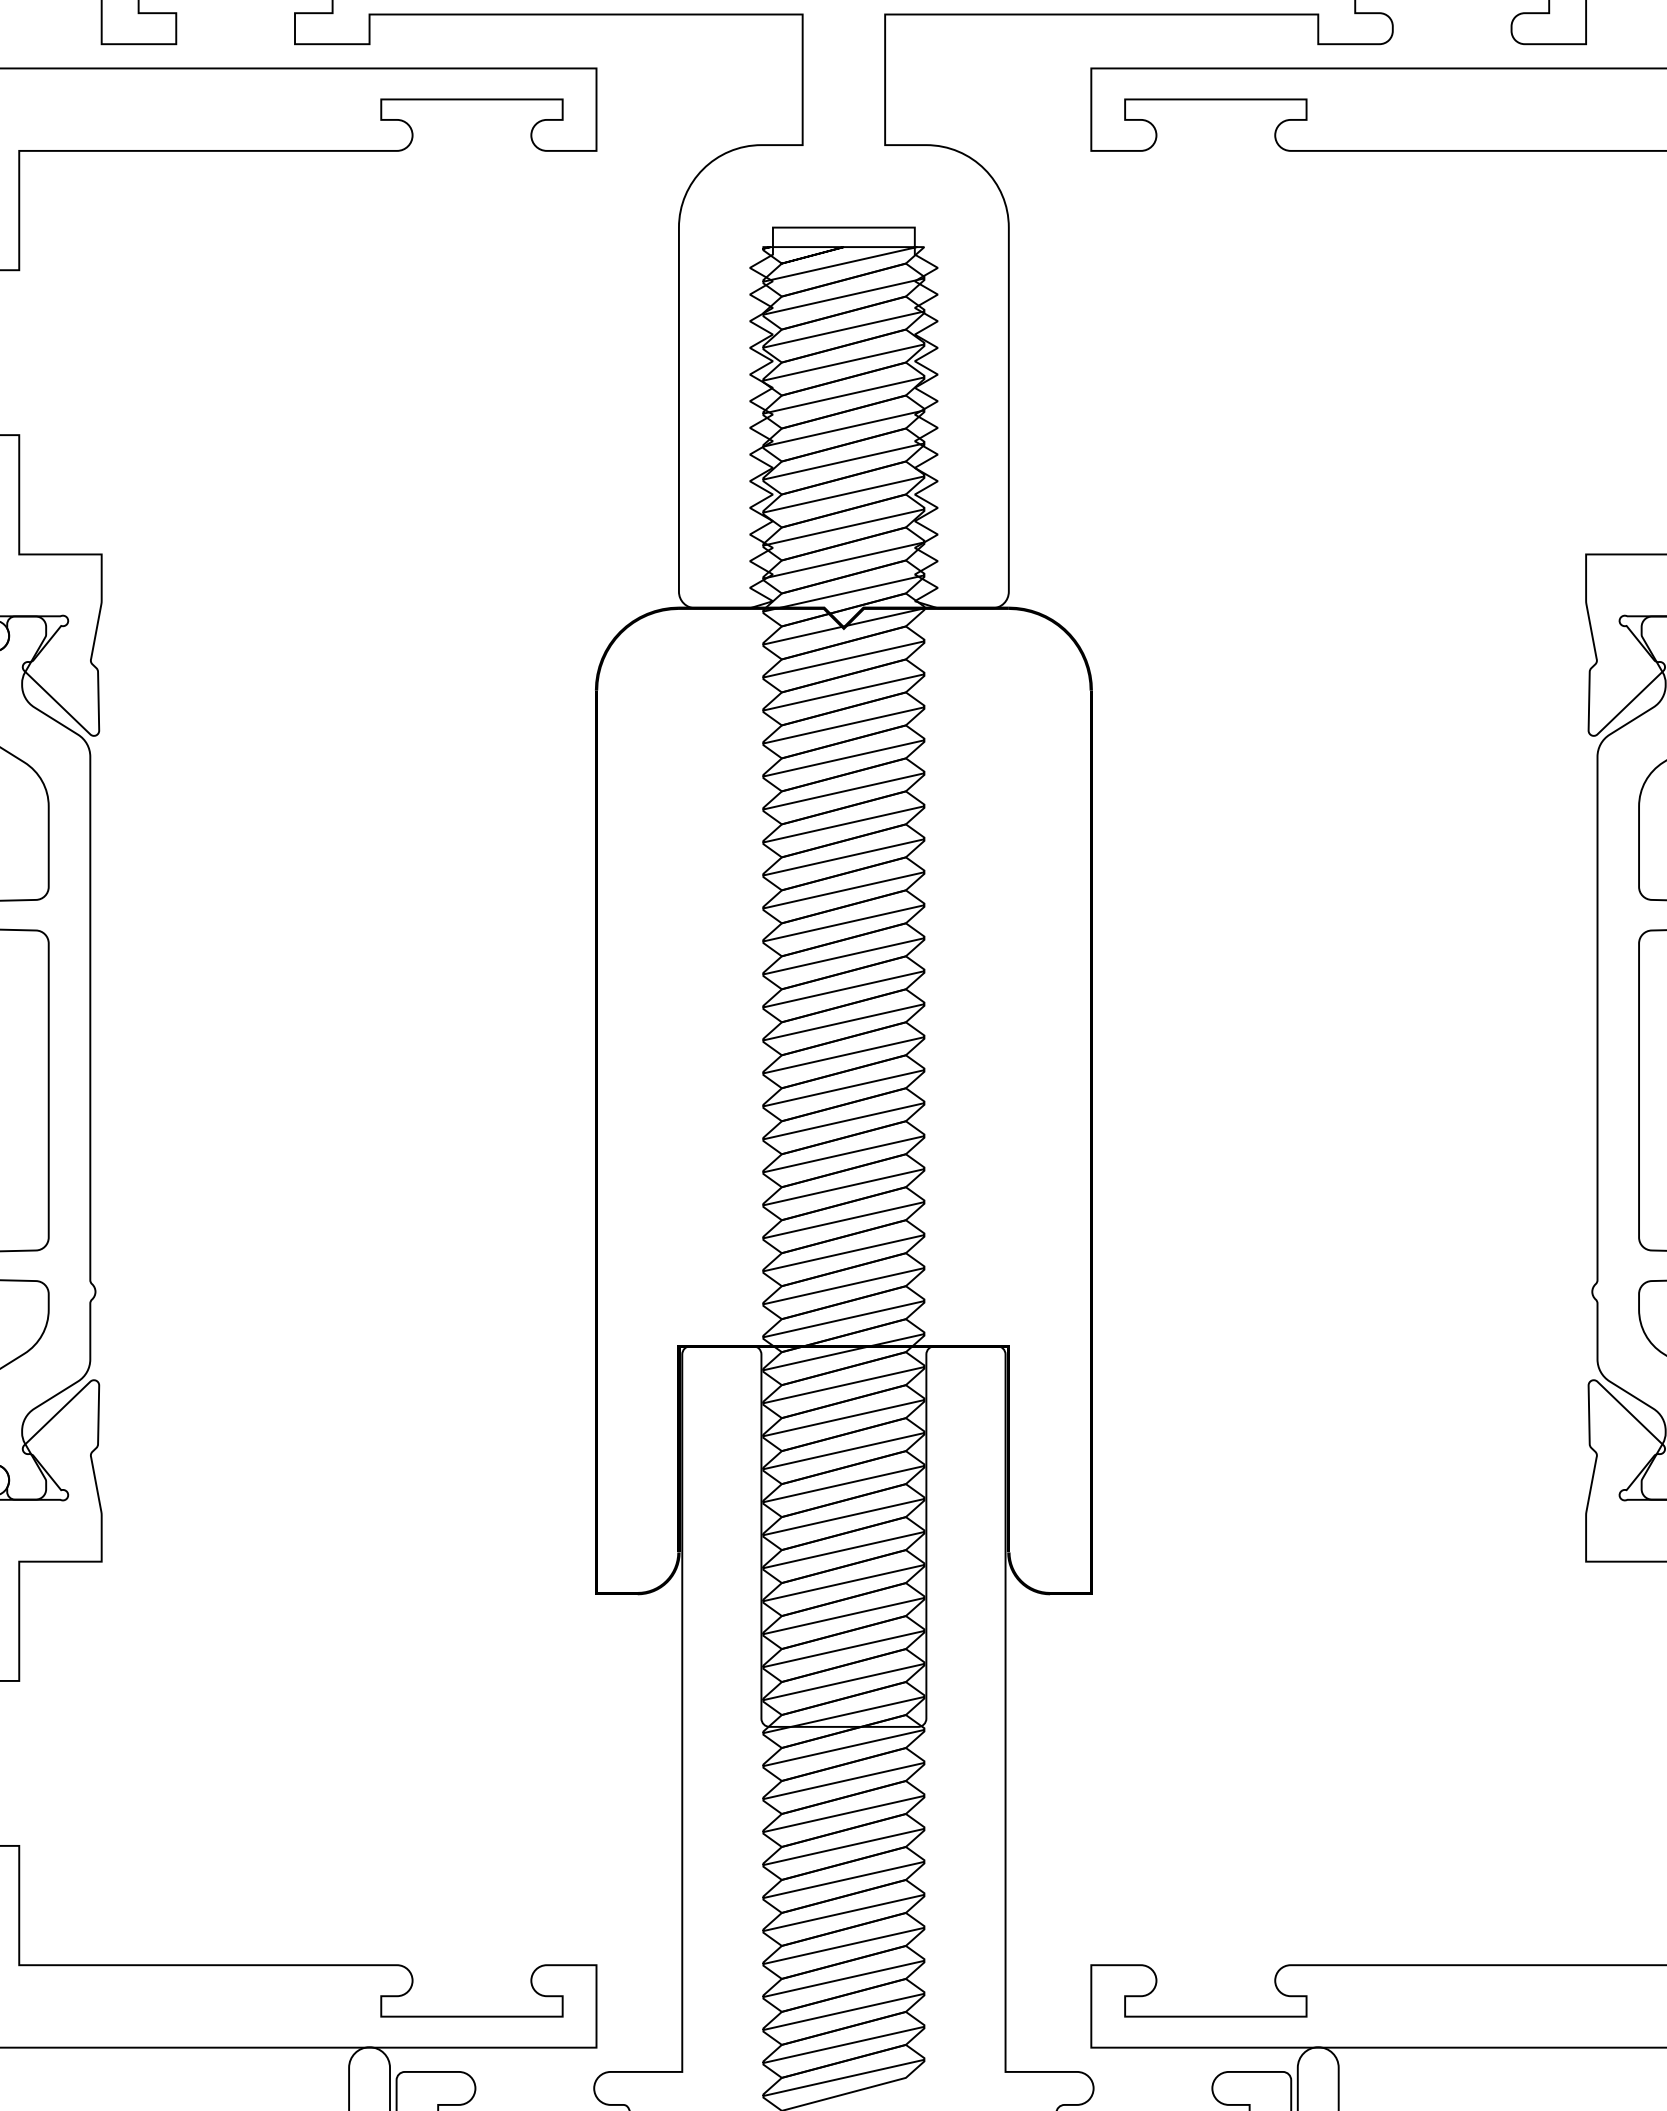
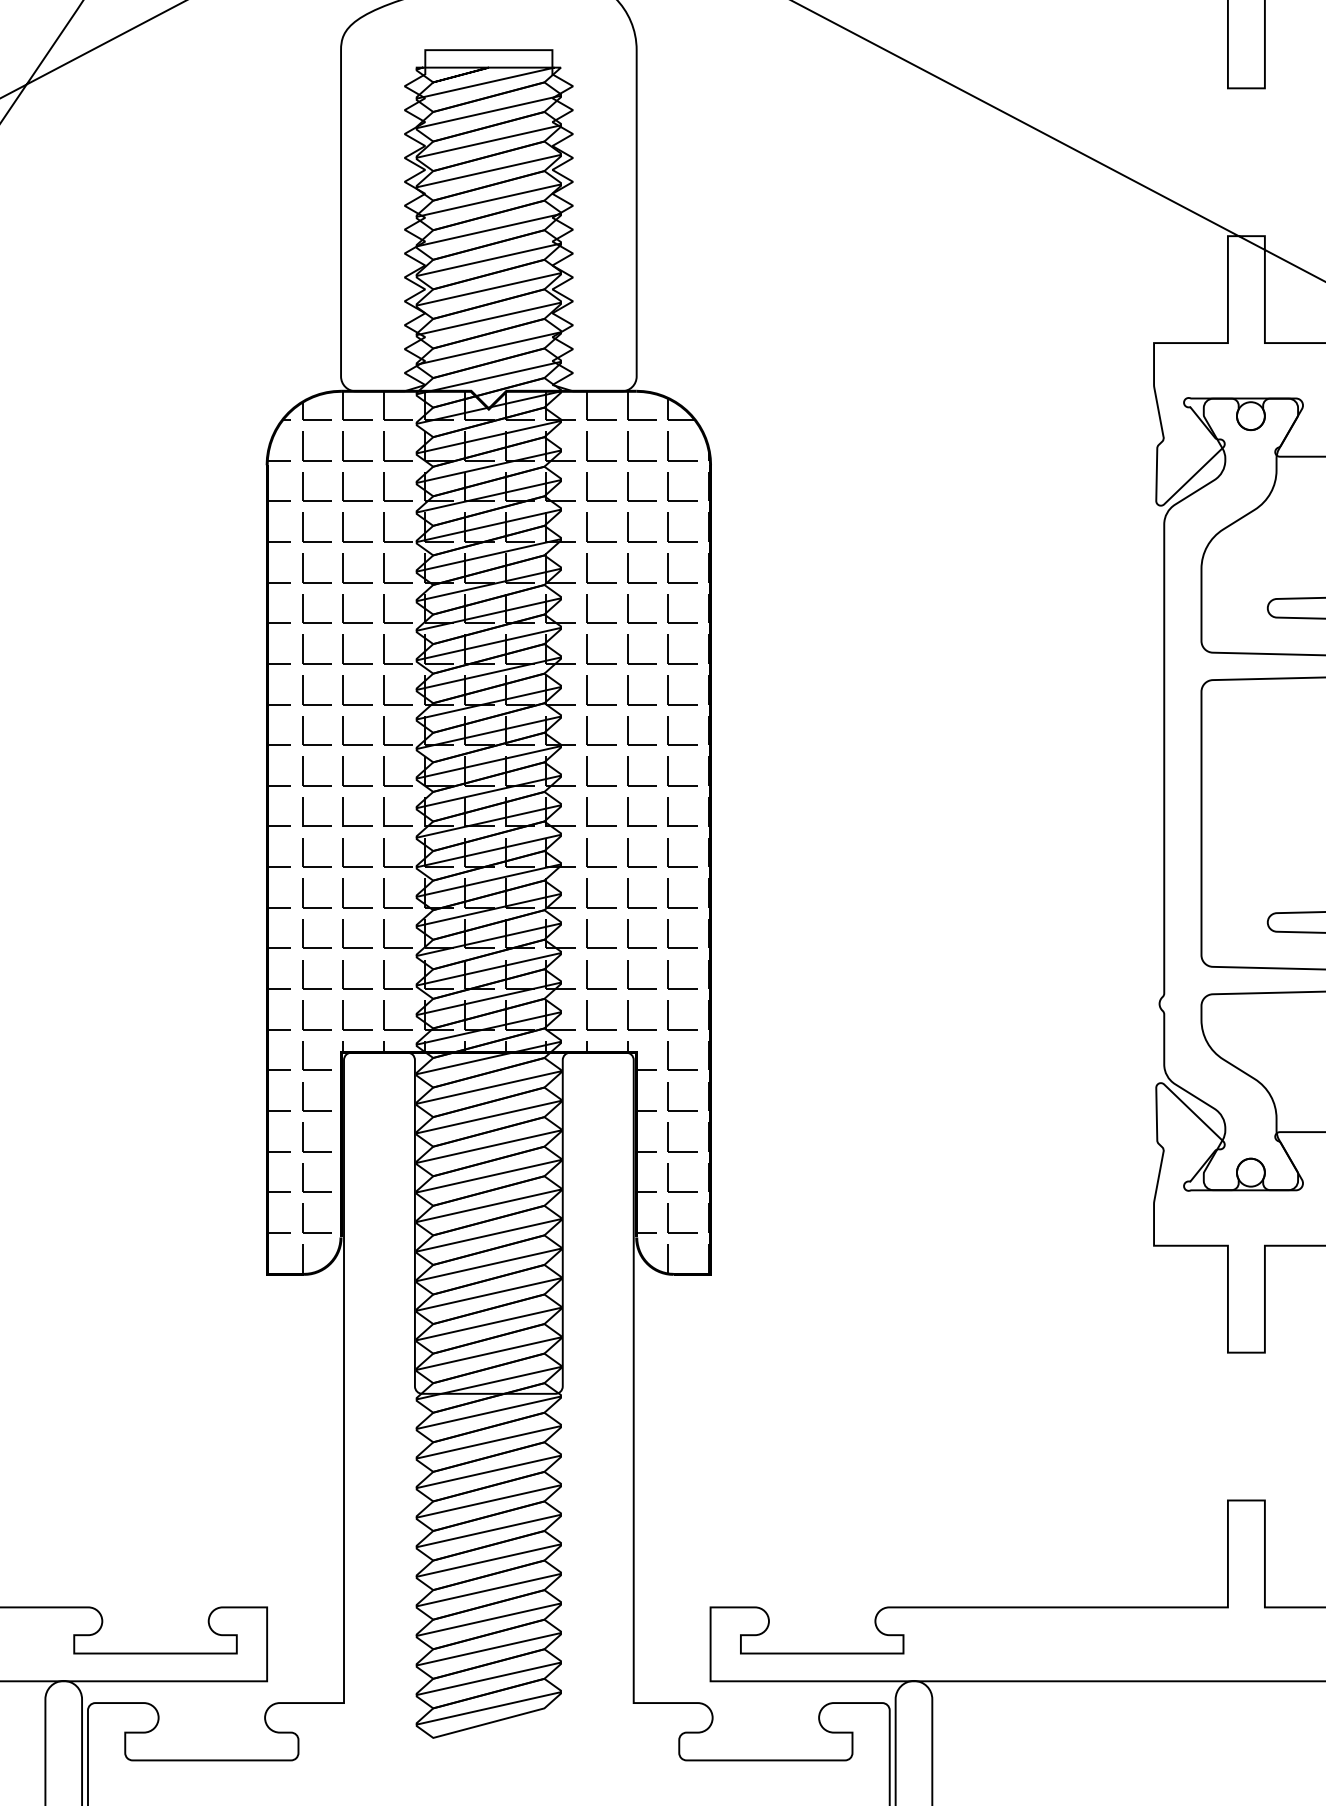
hatch: (843, 1100) -> (488, 832), added

